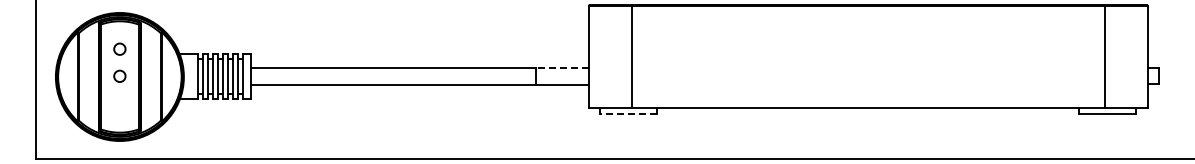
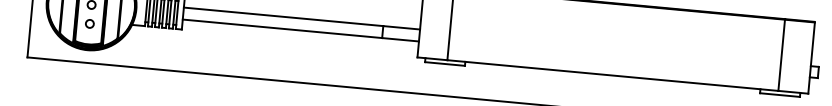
line: (561, 67) -> (401, 27), dashed -> solid
circle: (119, 102) -> (89, 23), added
line: (628, 113) -> (444, 63), dashed -> solid

